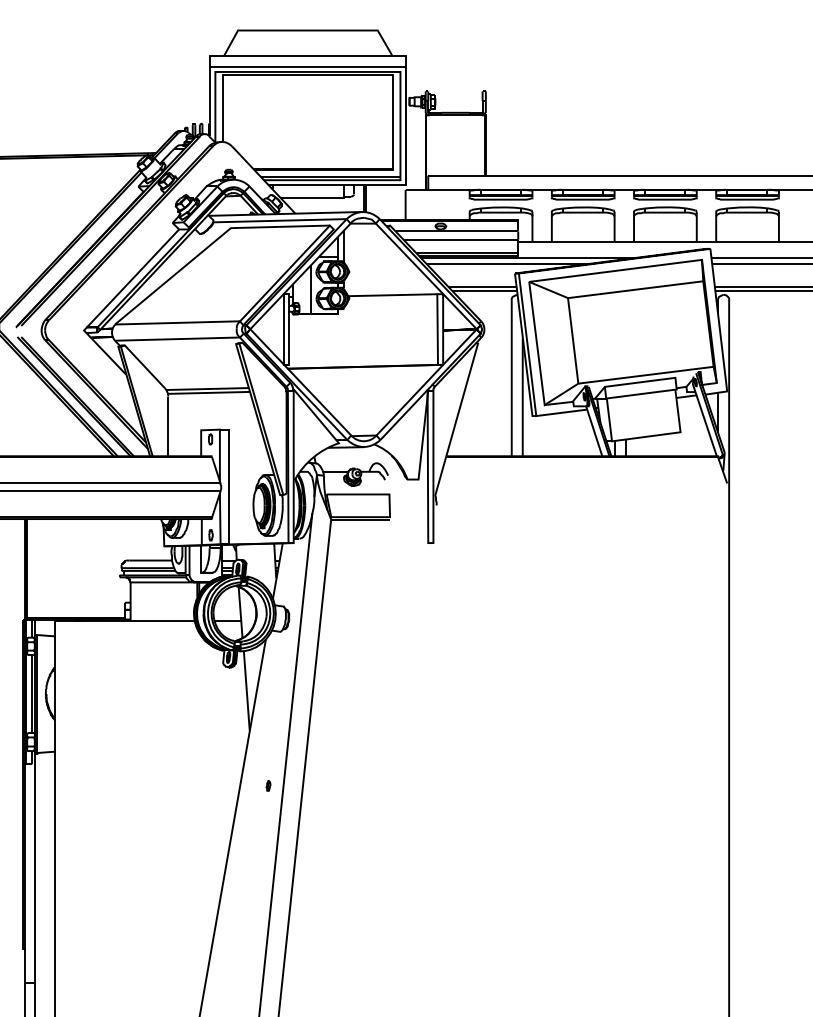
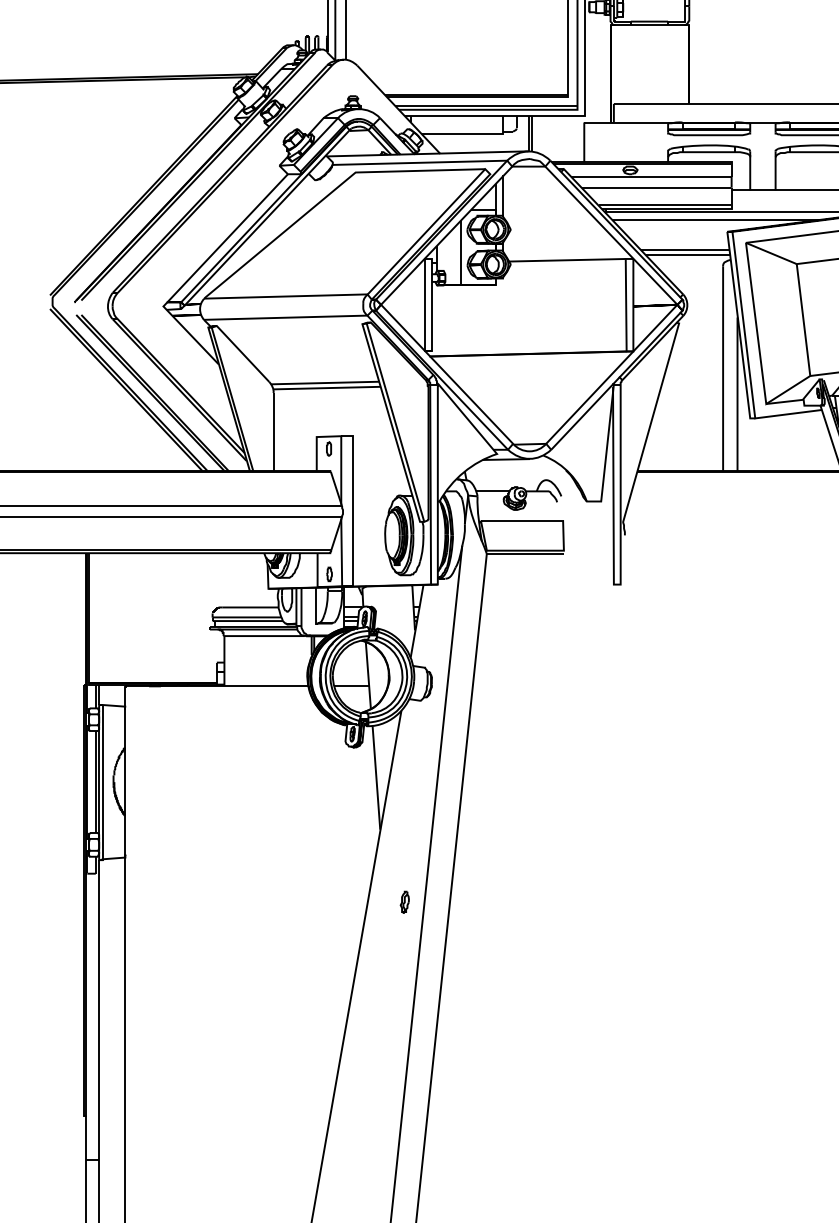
part: (268, 785) -> (404, 901), size x1.6

